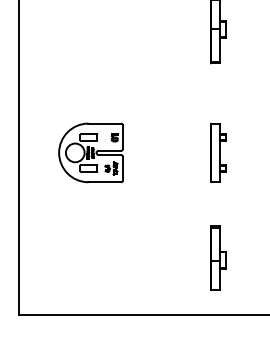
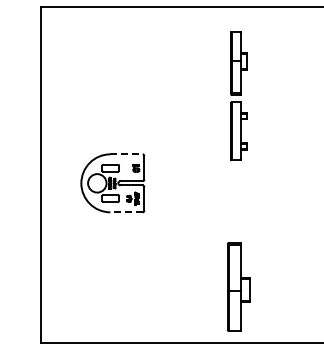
line: (105, 123) -> (127, 154), solid -> dashed
part: (218, 152) -> (238, 130), moved
line: (104, 182) -> (126, 212), solid -> dashed
part: (218, 258) -> (238, 287), size x1.4

